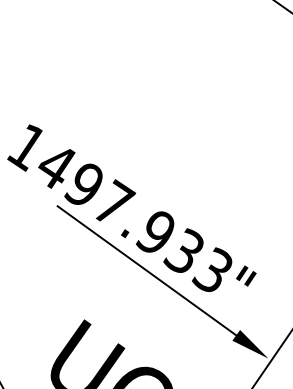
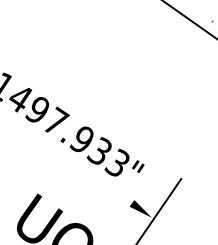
line: (146, 271) -> (76, 163), removed

